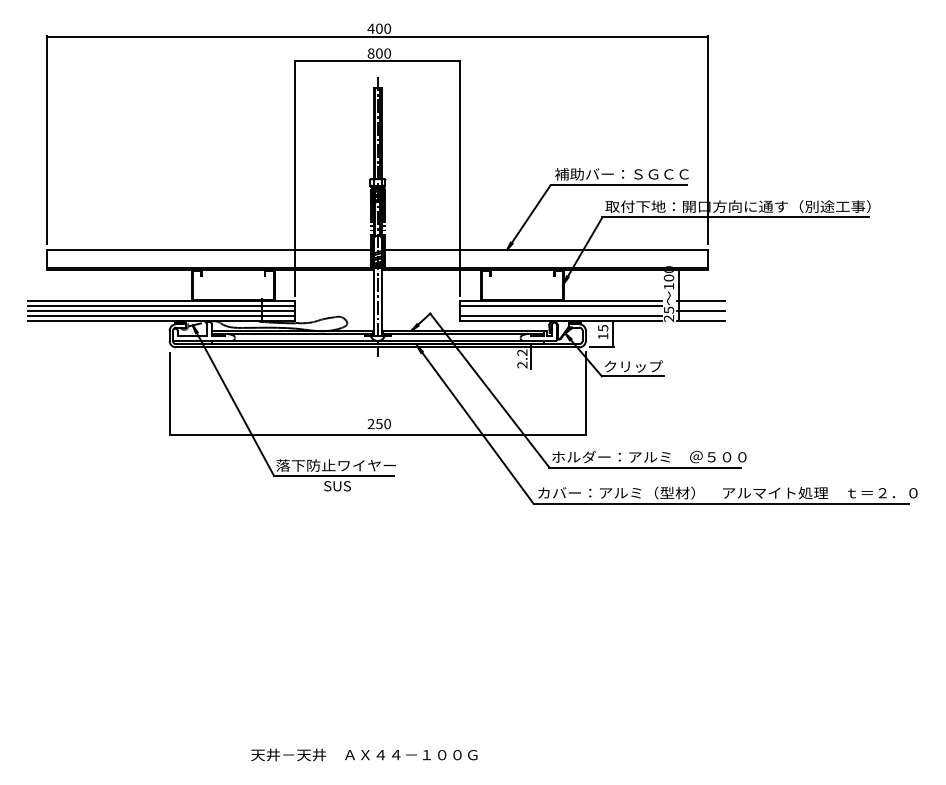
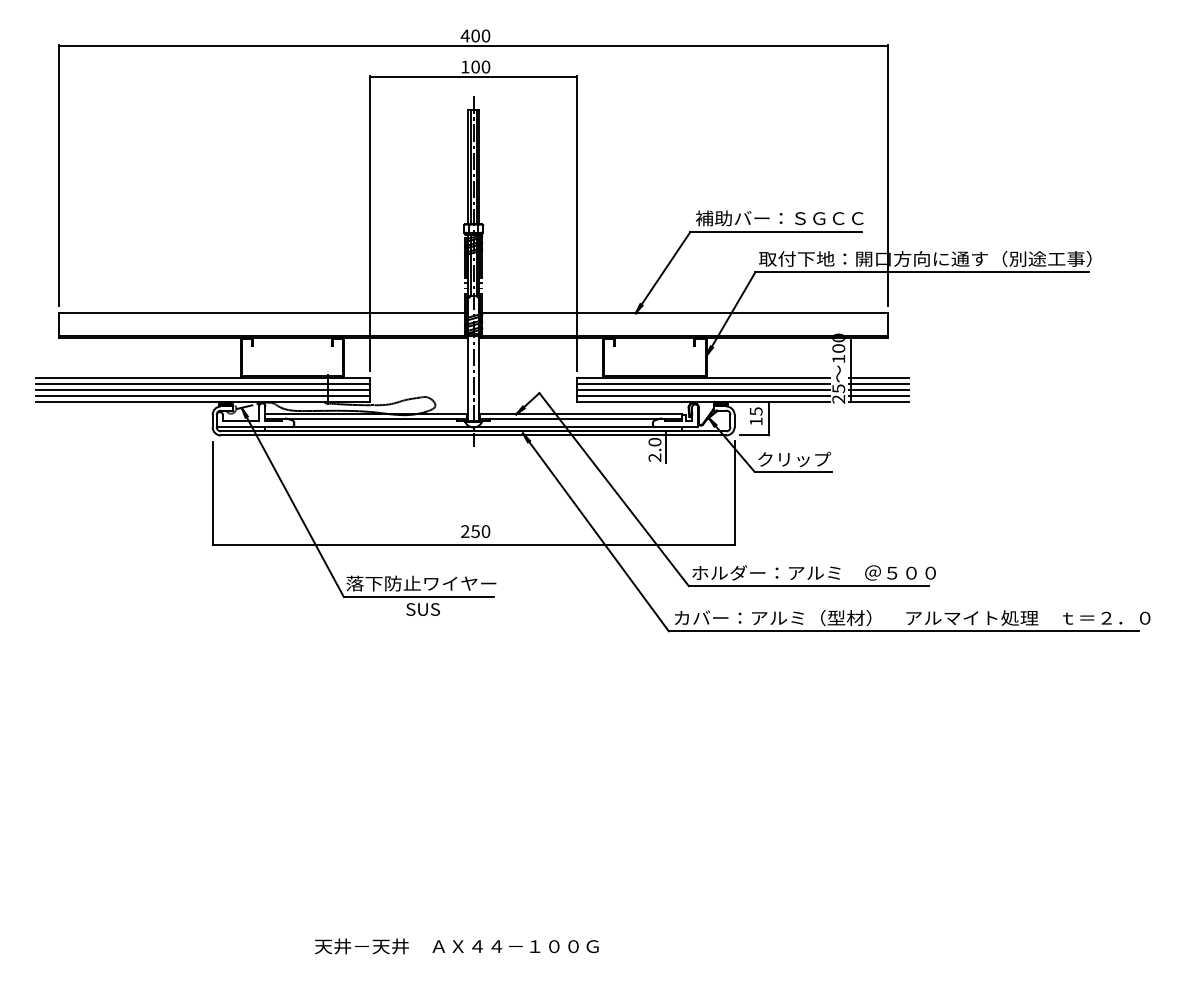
text: (370, 53) -> (464, 66), 800 -> 100
line: (700, 306) -> (878, 384), added
line: (561, 311) -> (703, 390), added
line: (700, 316) -> (878, 396), added
text: (522, 352) -> (655, 441), 2.2 -> 2.0

